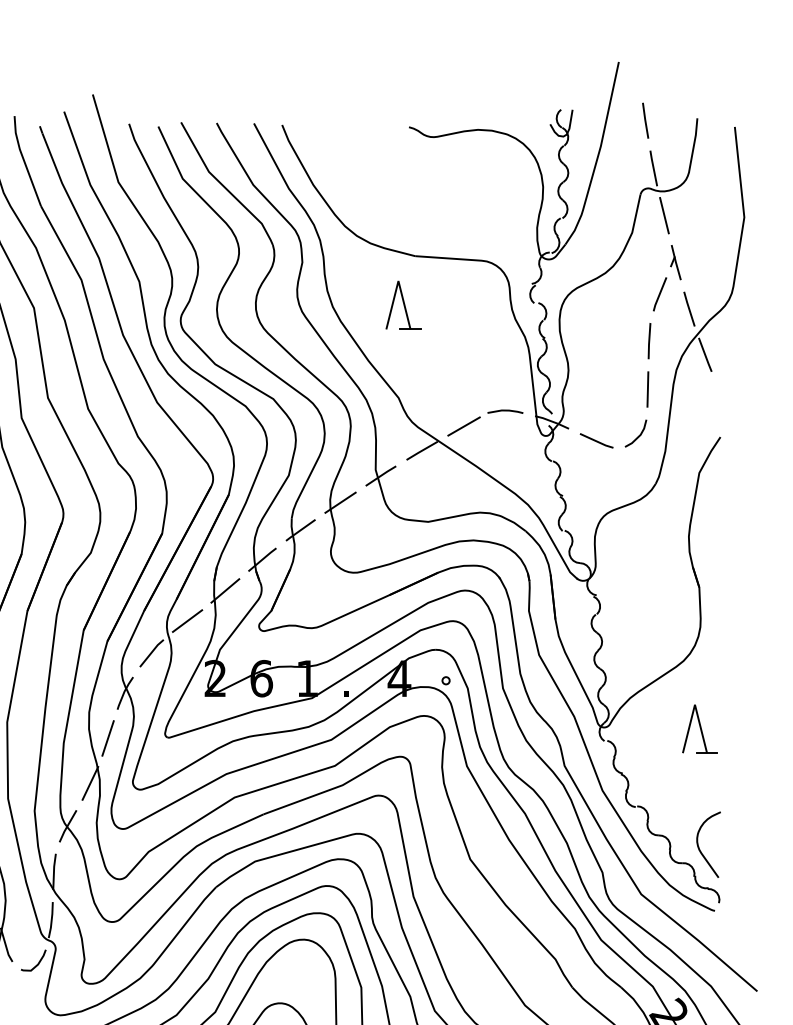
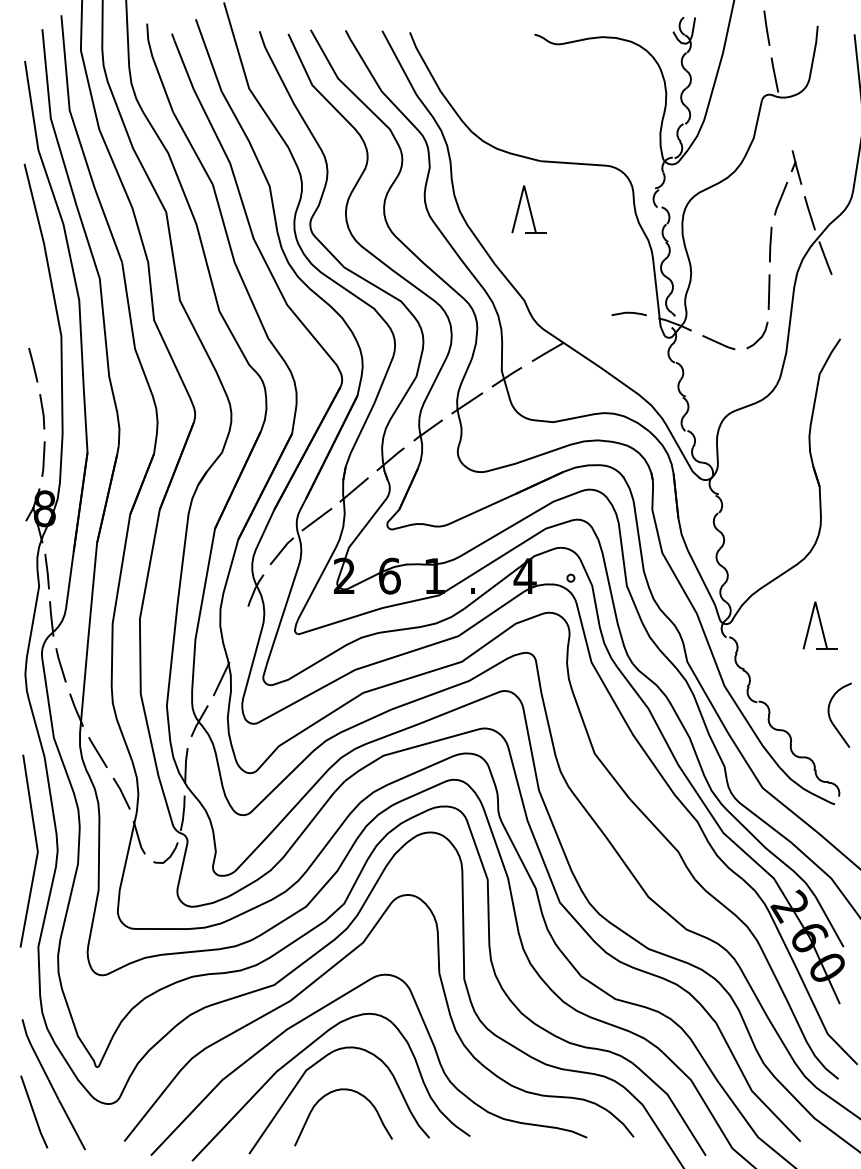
line: (664, 215) -> (785, 121), removed
line: (463, 426) -> (588, 328), removed
line: (107, 738) -> (238, 634), removed
curve: (699, 846) -> (830, 716), moved

